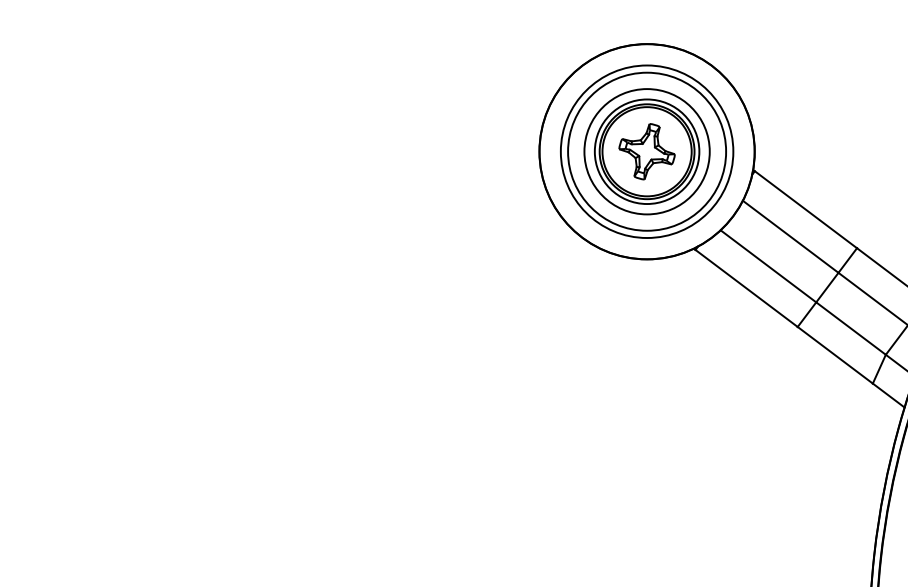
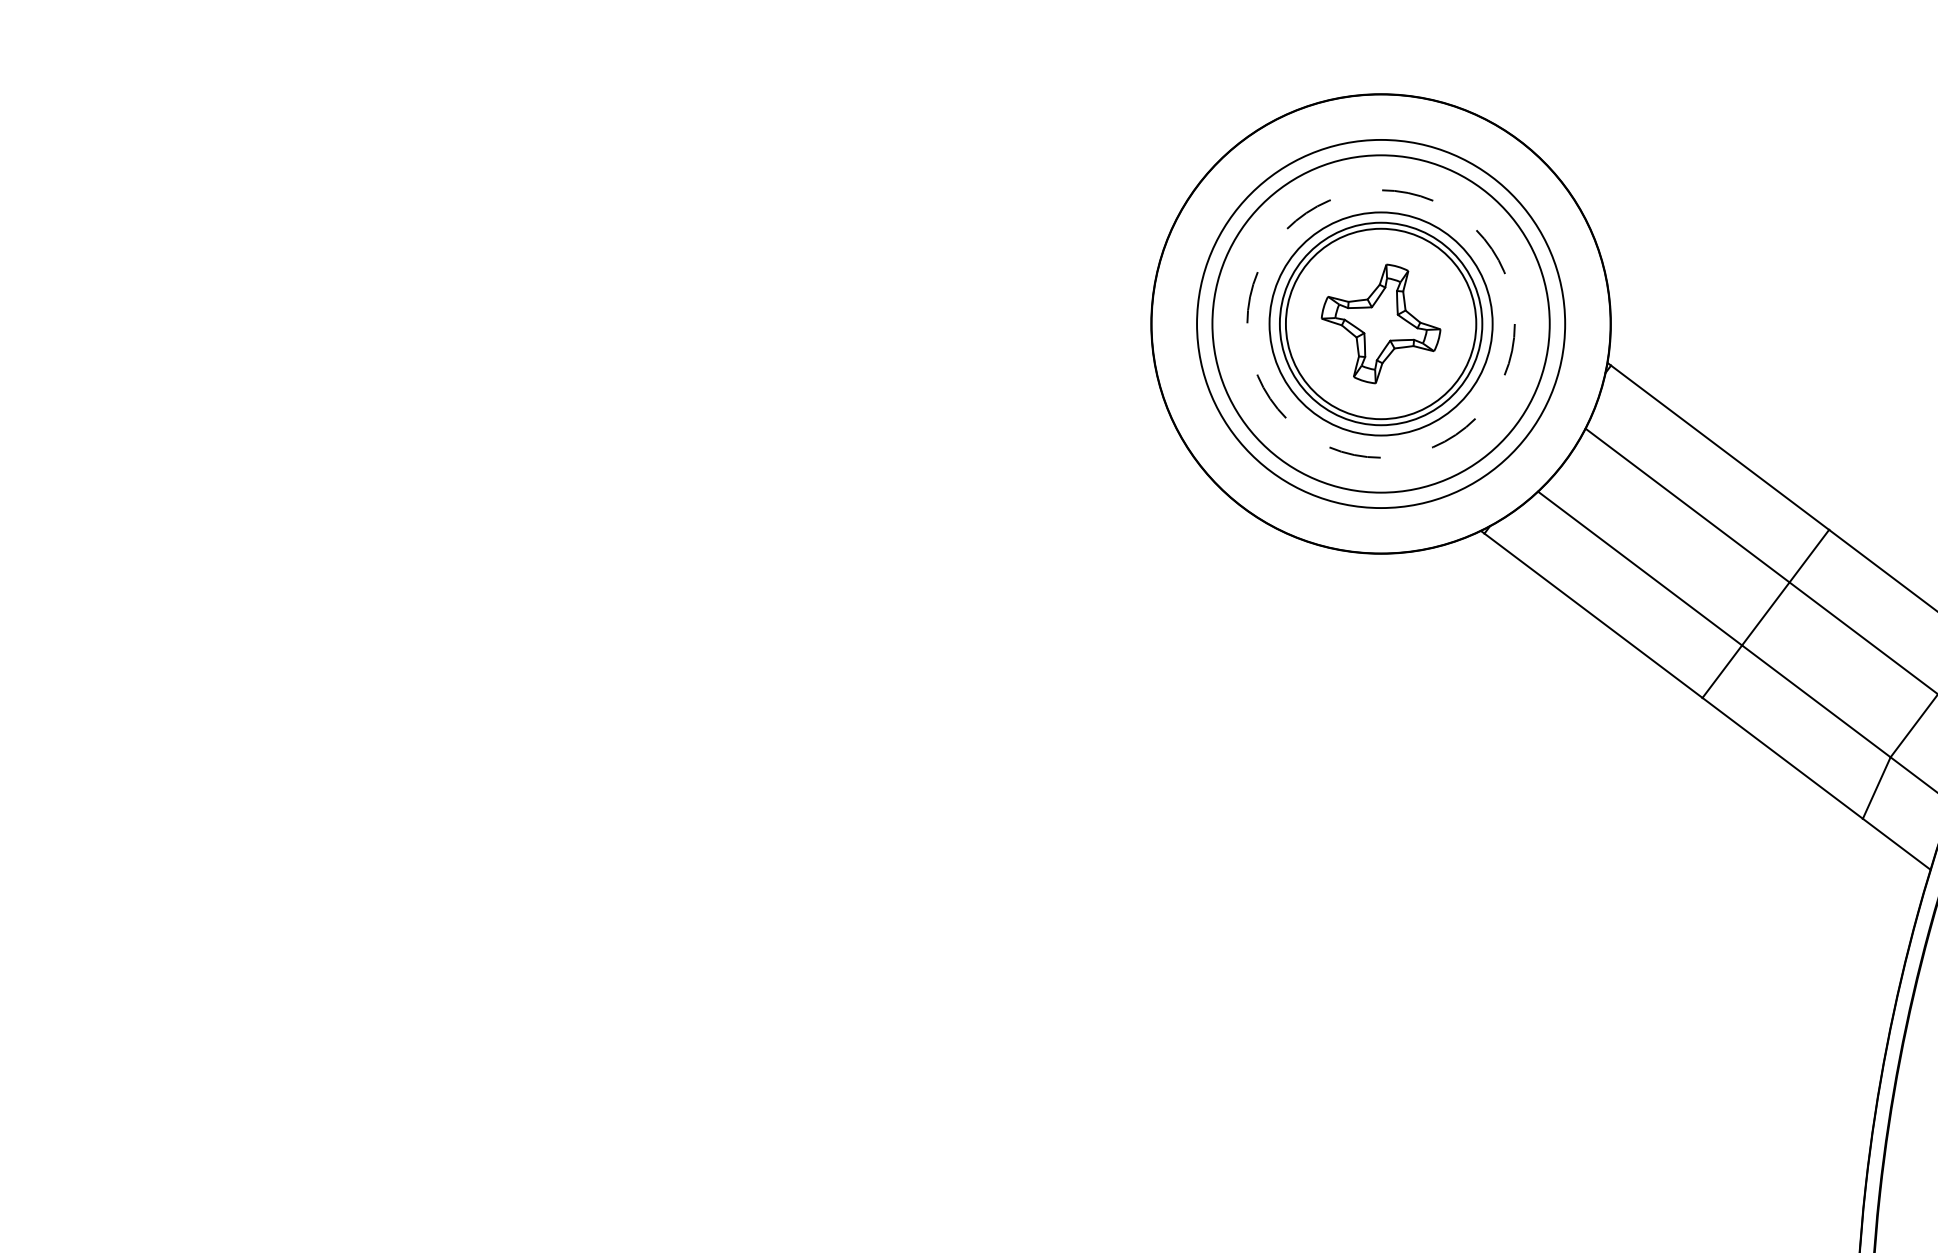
circle: (646, 151) -> (1379, 323), solid -> dashed

